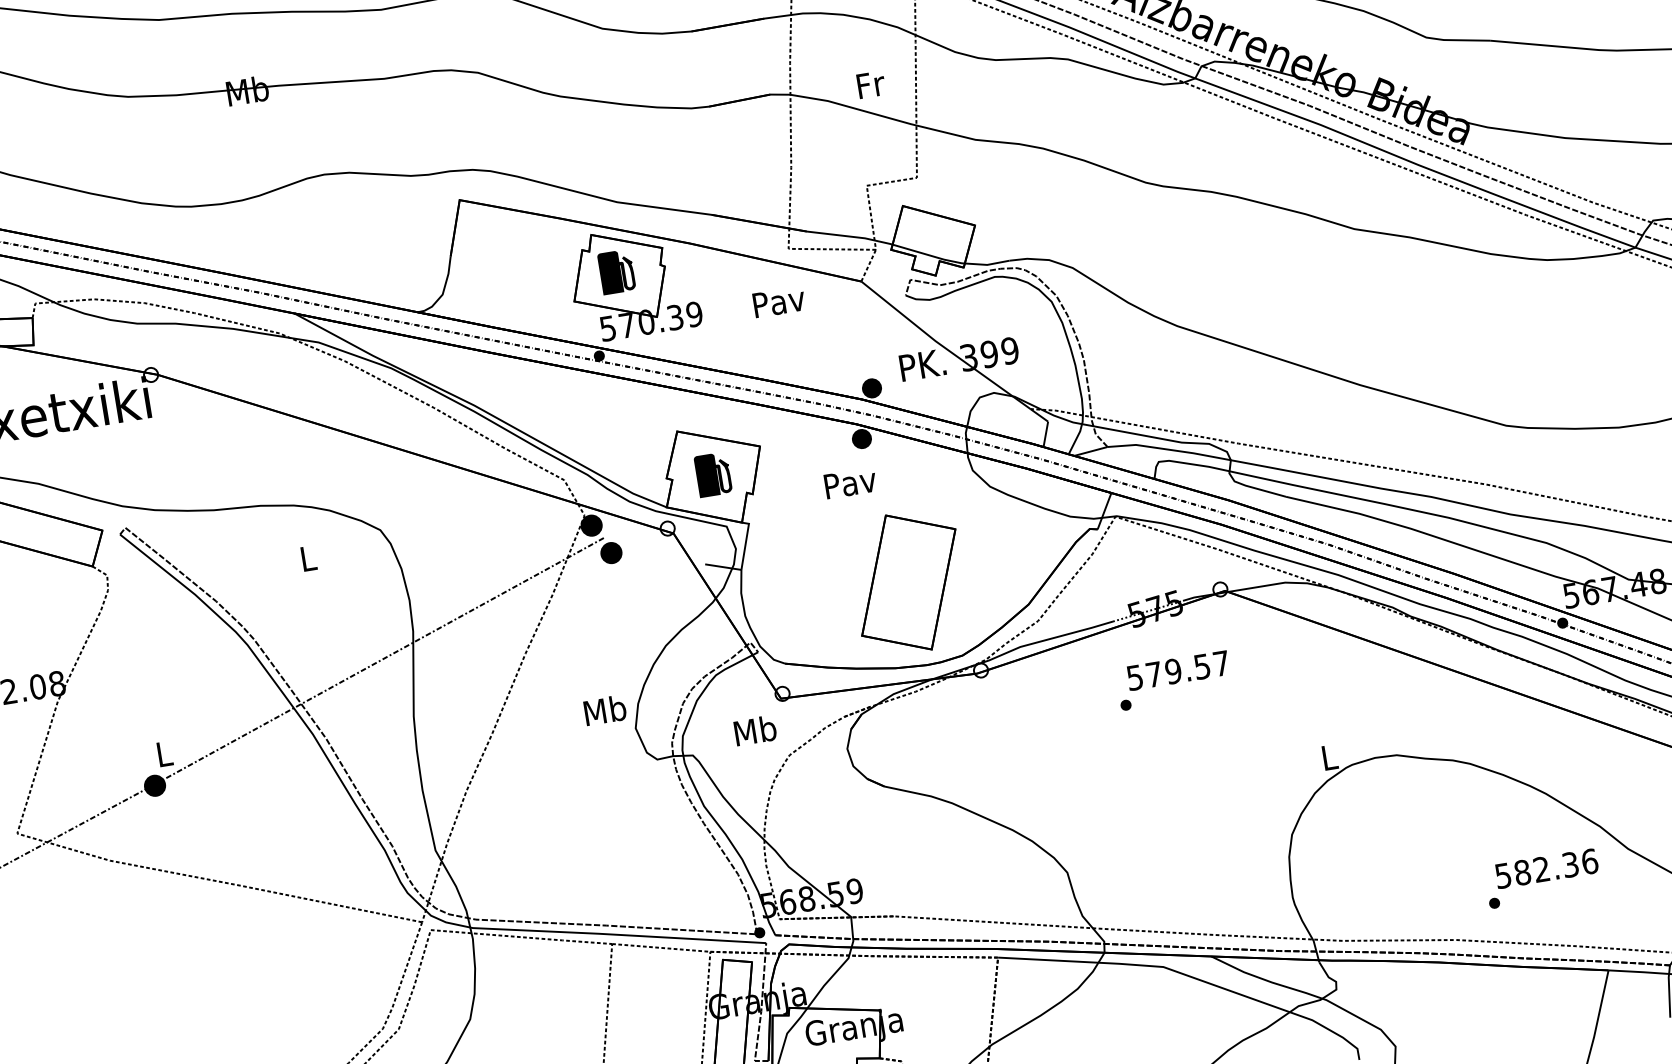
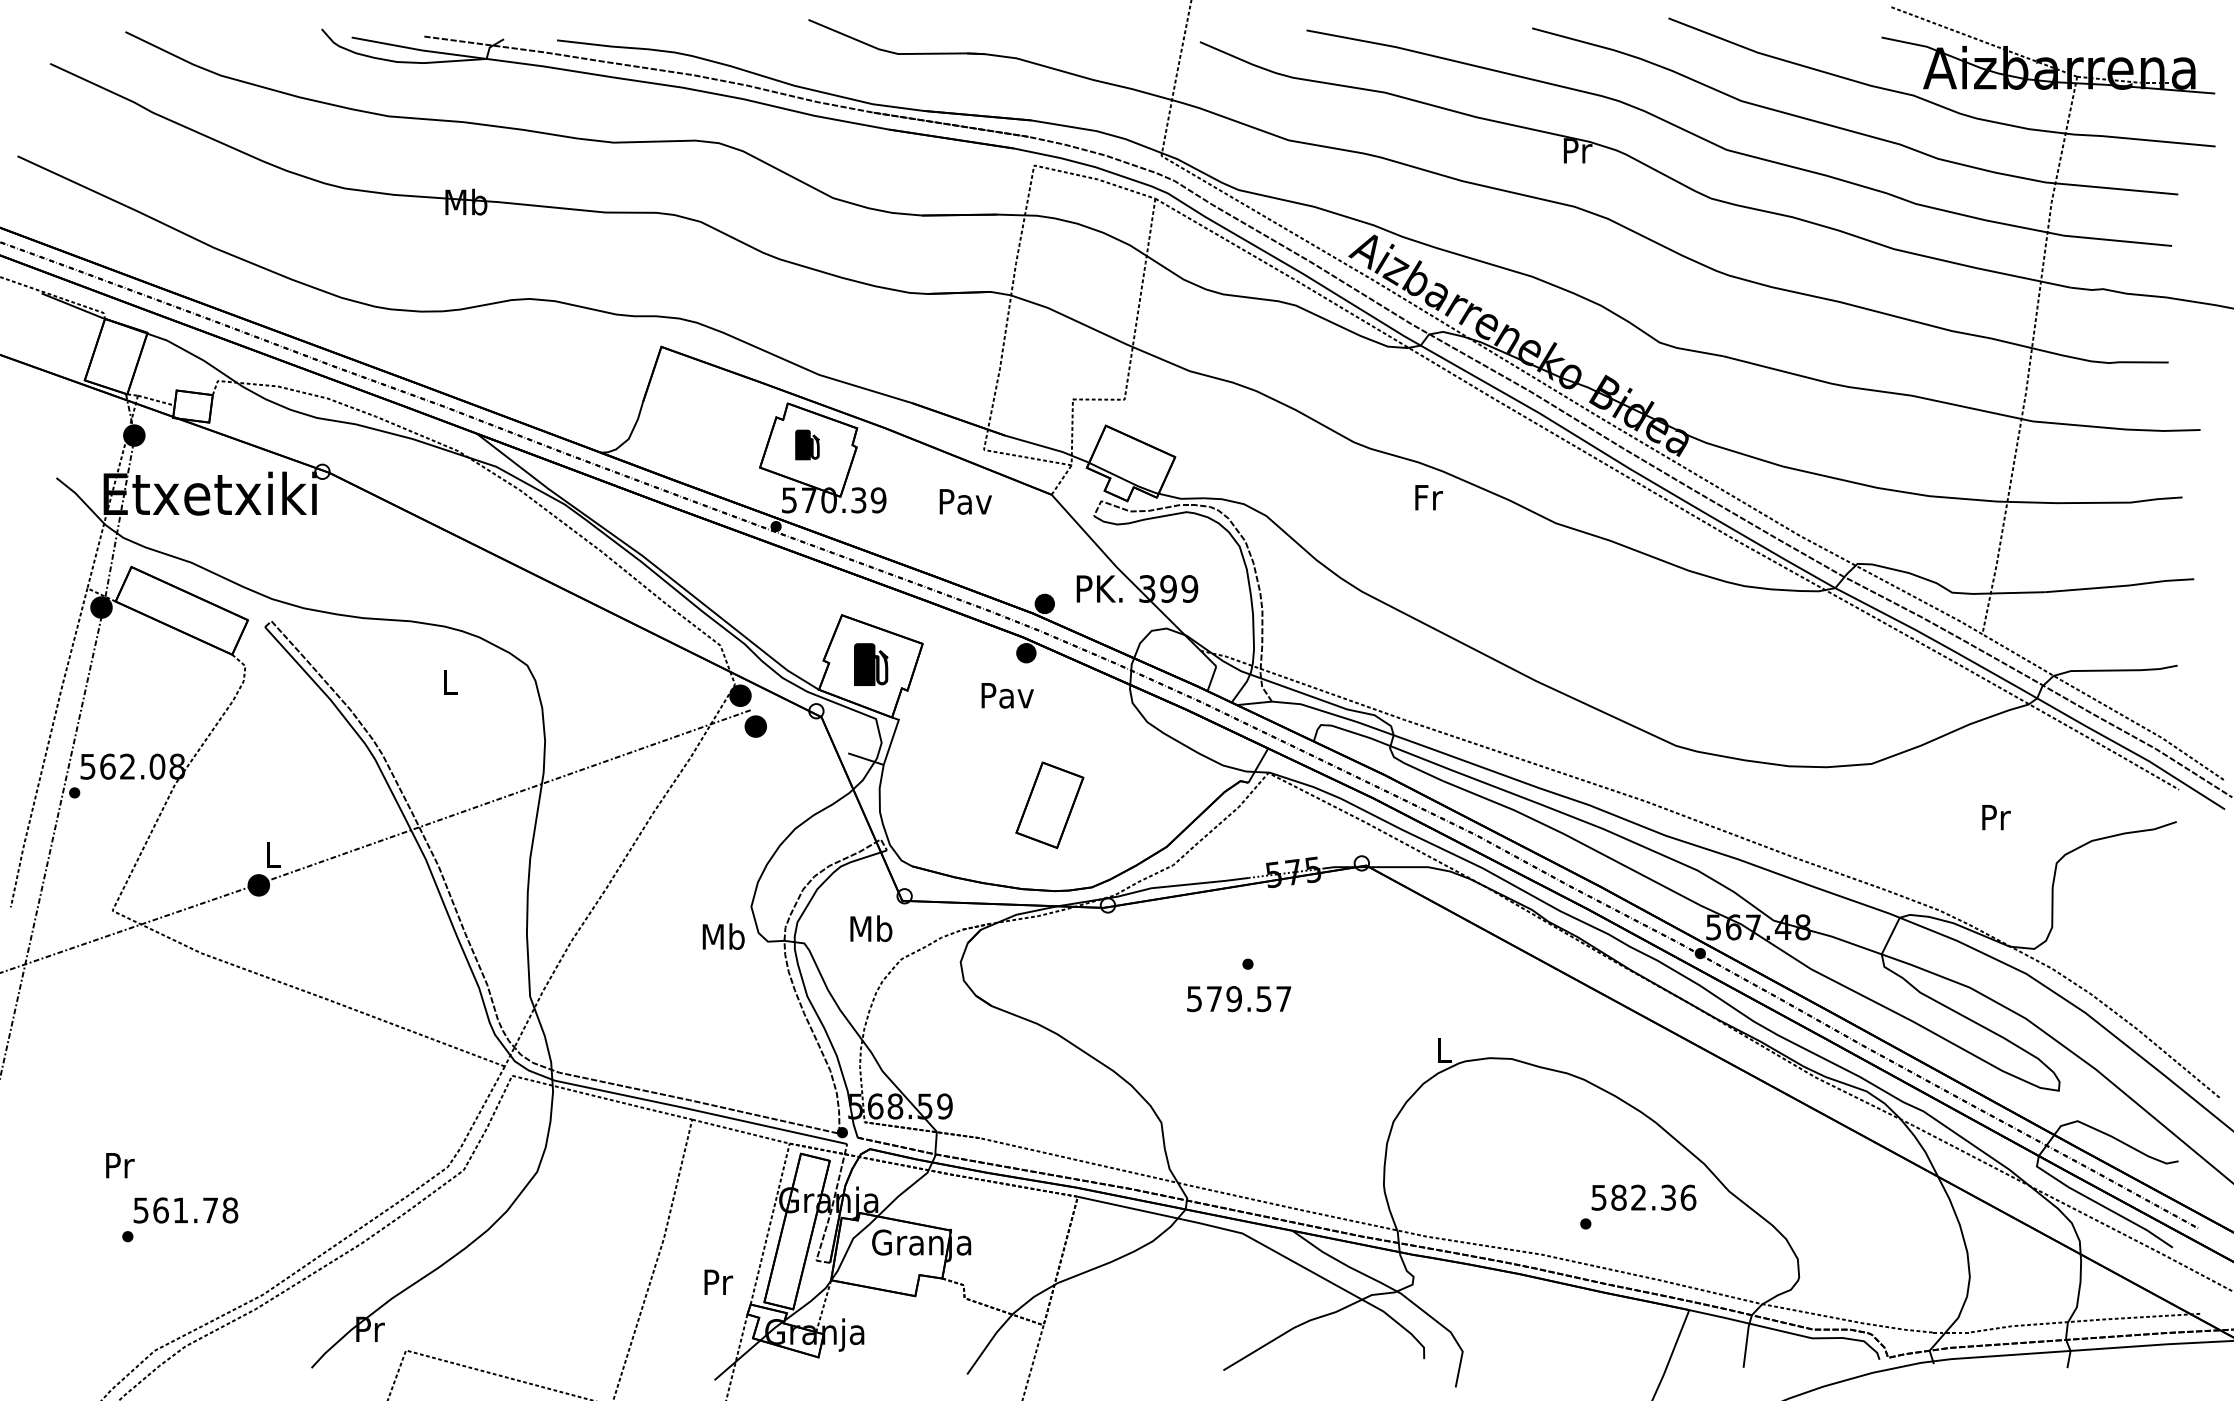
text: (870, 84) -> (1428, 497), moved
part: (616, 271) -> (807, 444), size x0.7
part: (908, 582) -> (1049, 805), size x0.6
text: (1178, 671) -> (1239, 999), moved
text: (605, 710) -> (723, 936), moved

